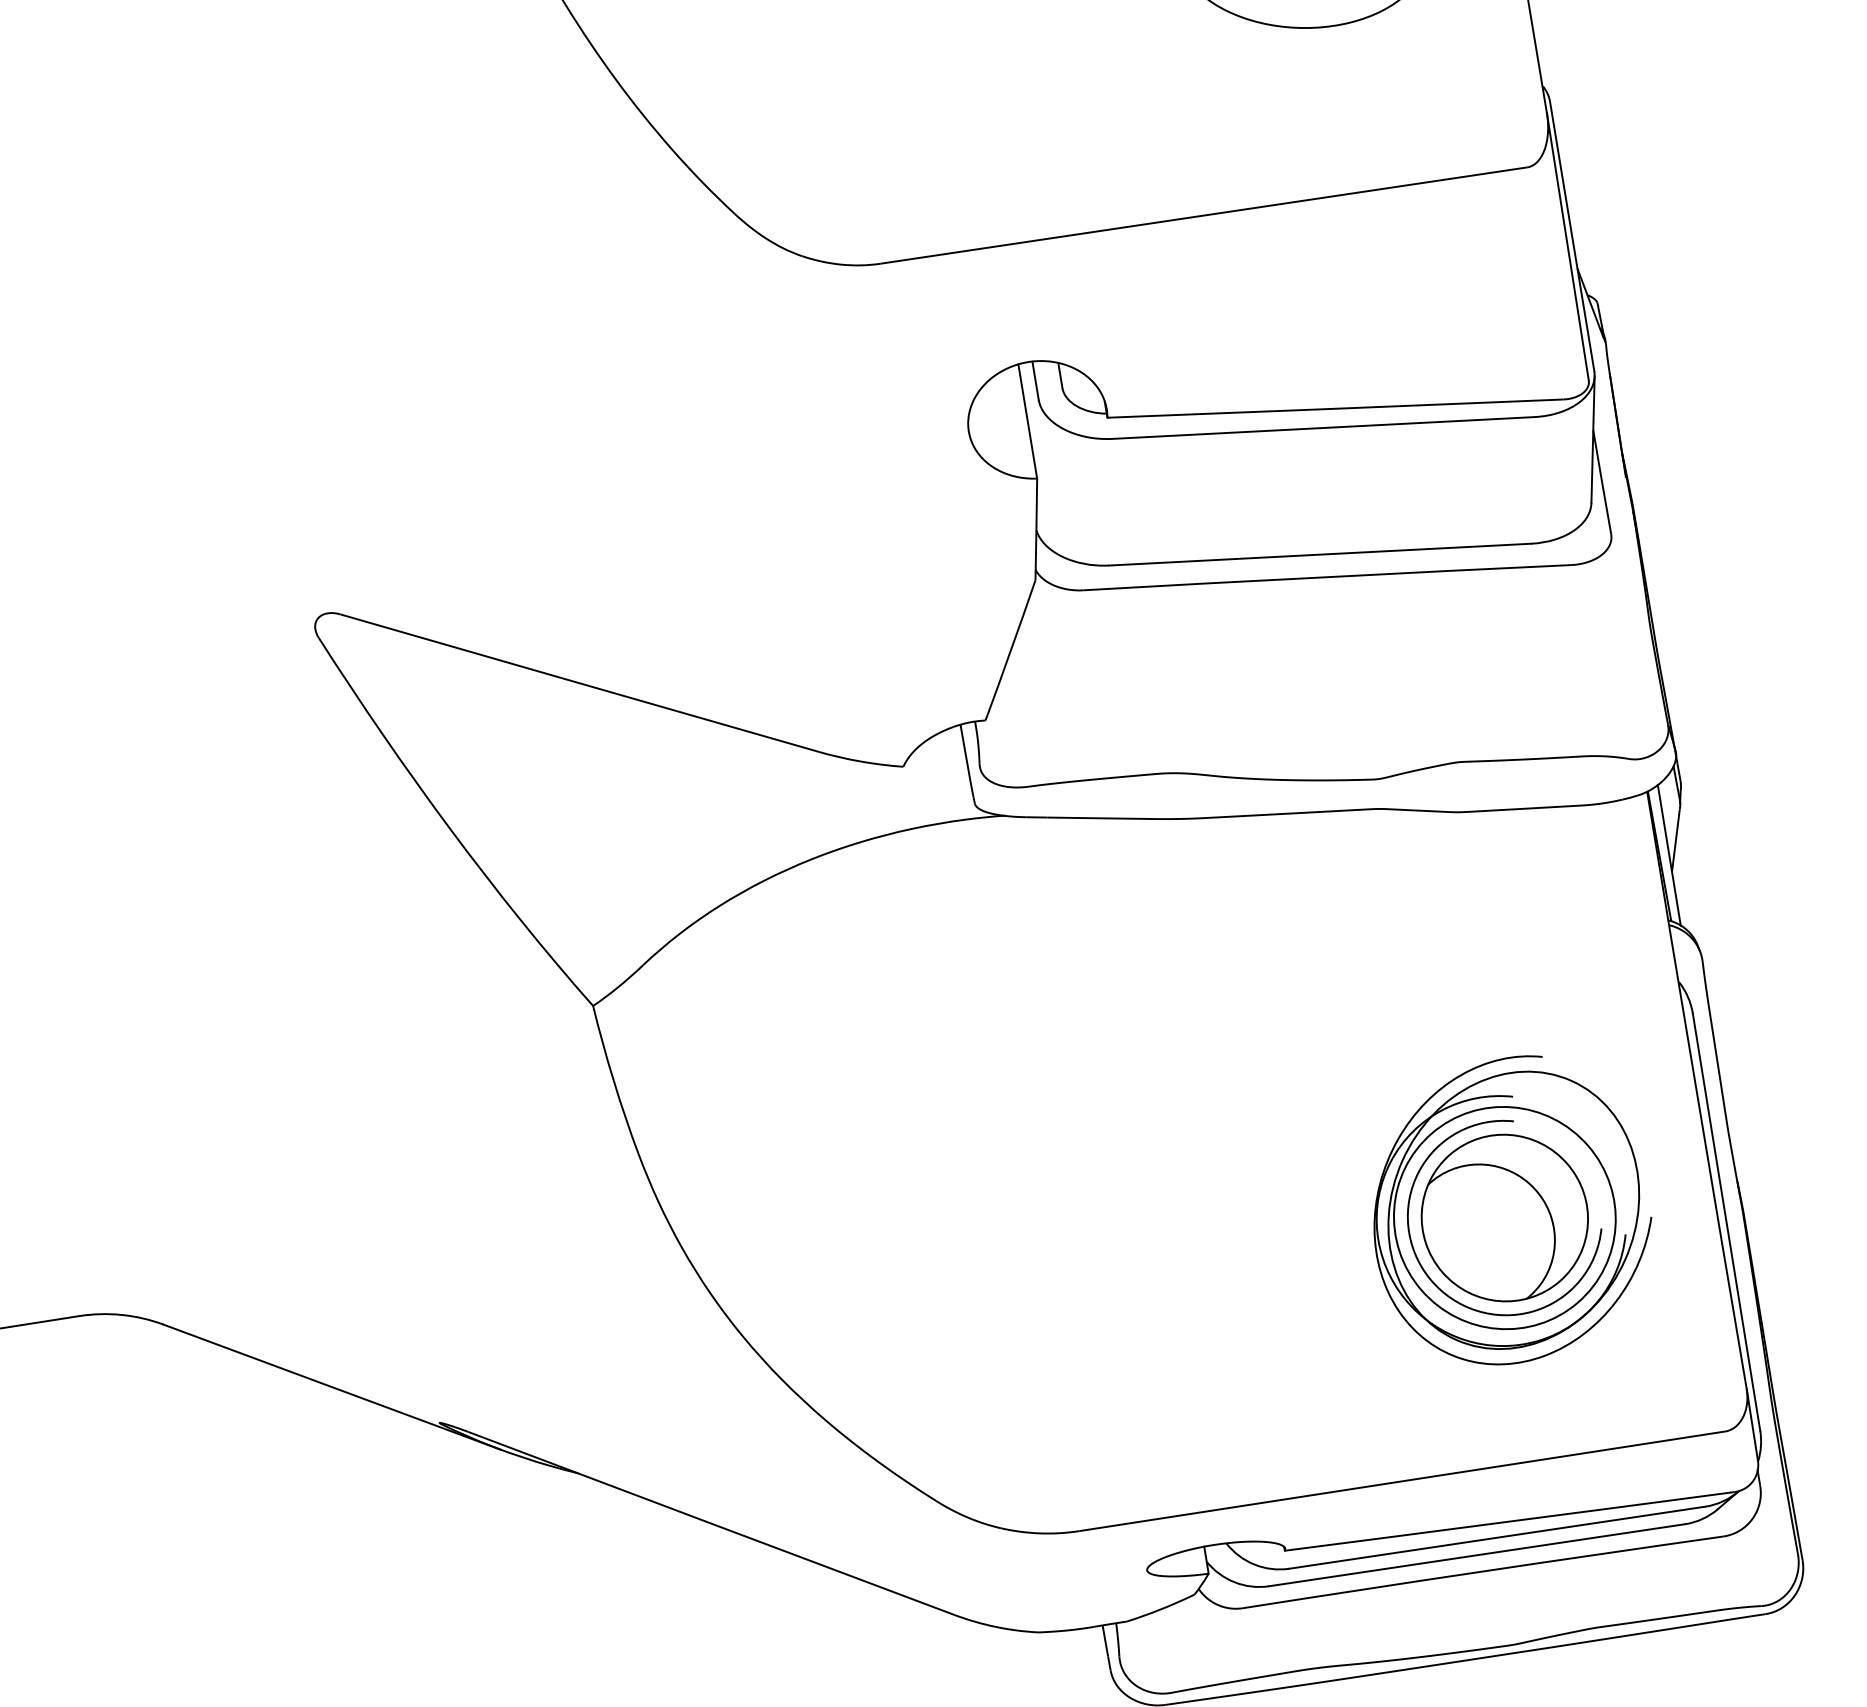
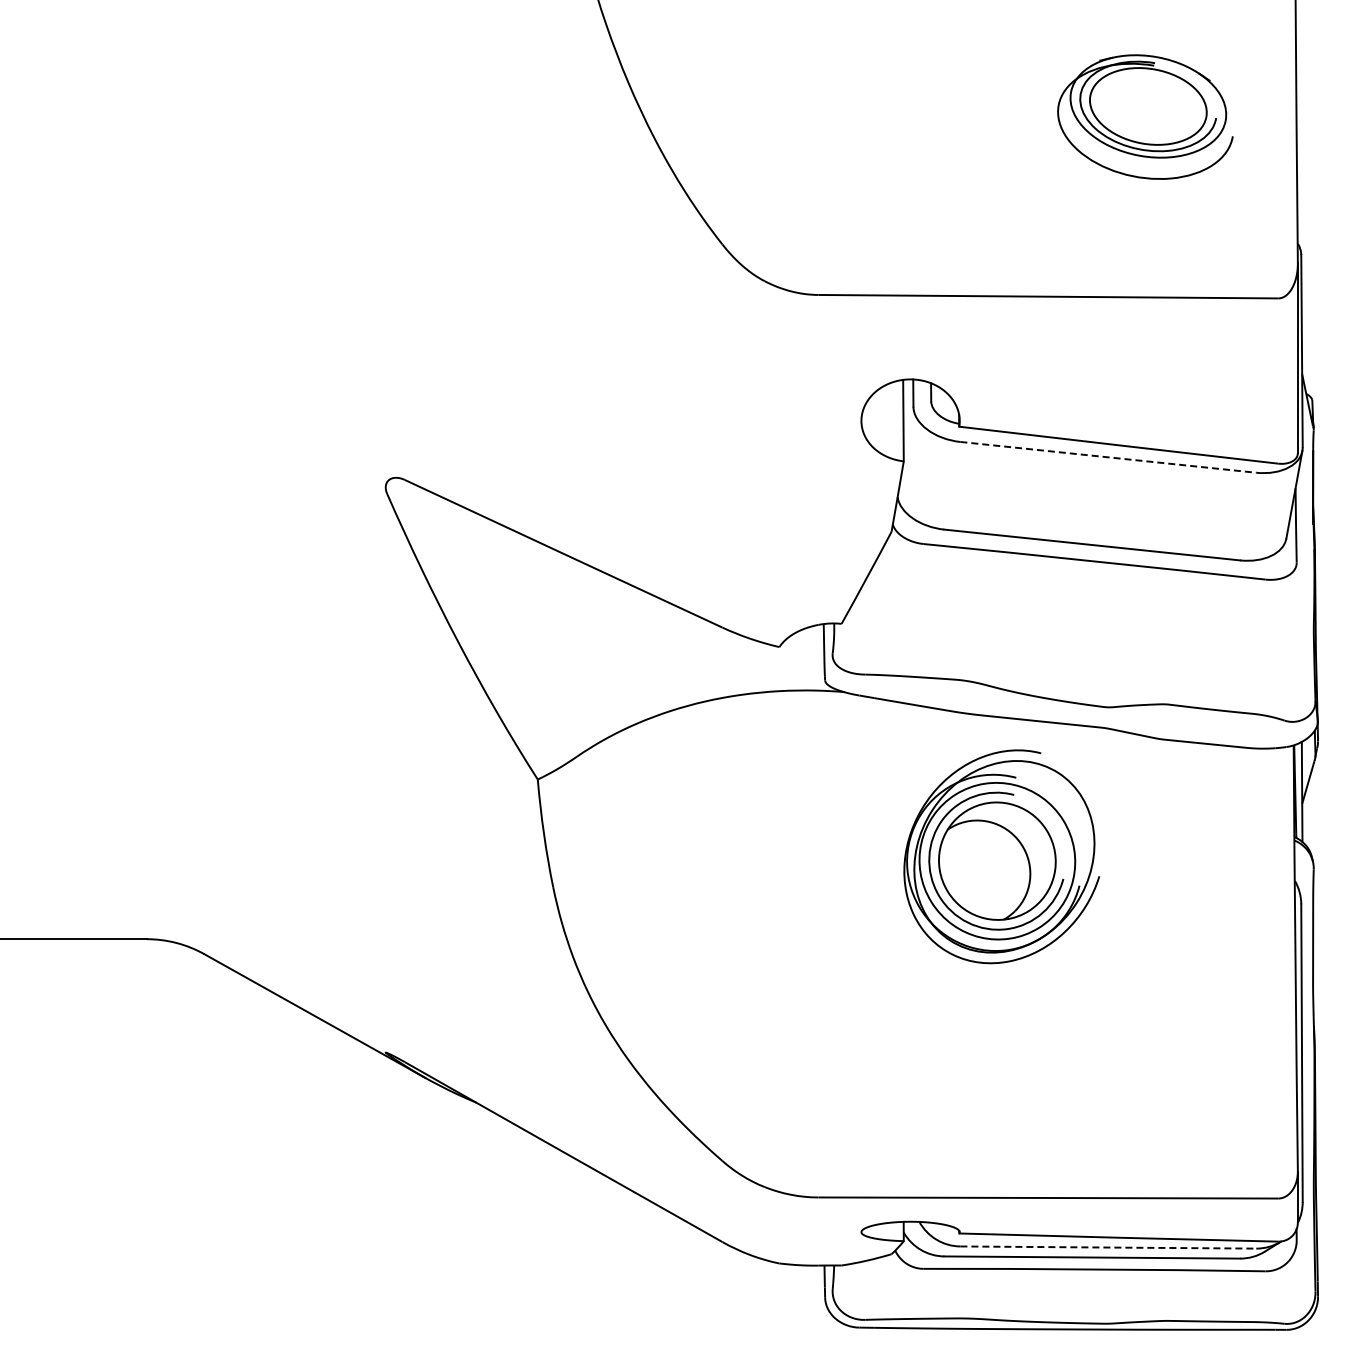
line: (1323, 428) -> (1108, 457), solid -> dashed
part: (1509, 1210) -> (1001, 856), moved
line: (1497, 1537) -> (1108, 1247), solid -> dashed

